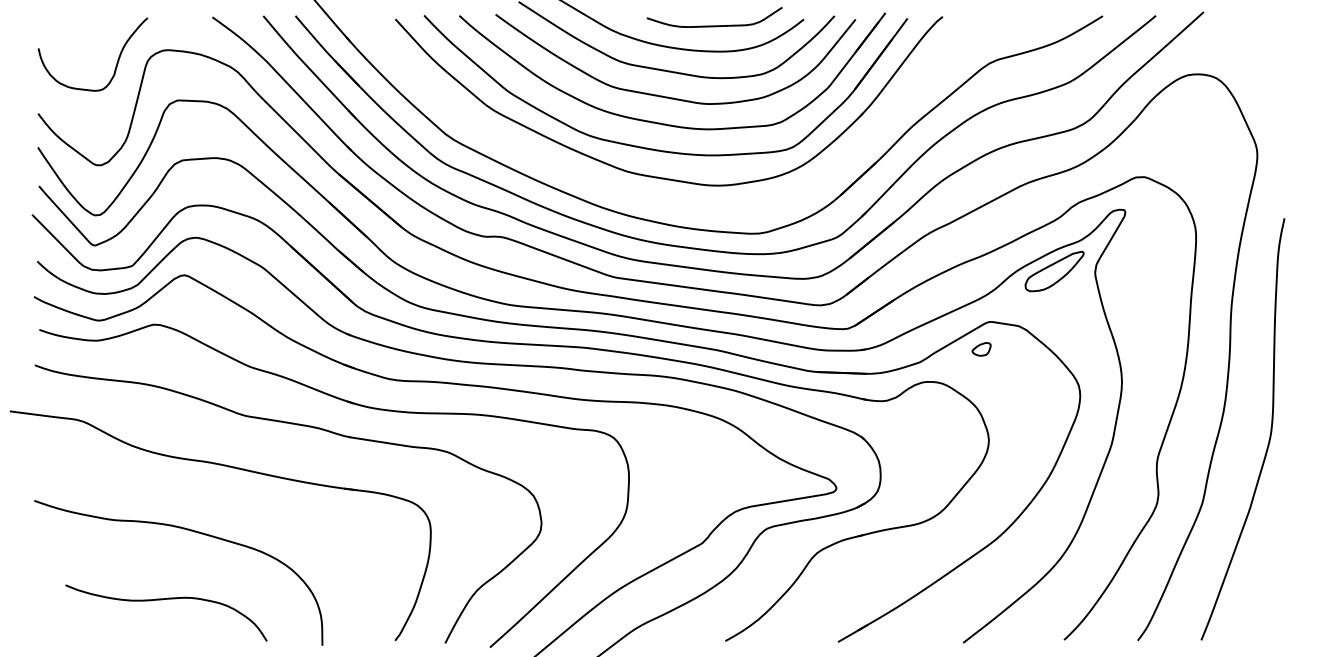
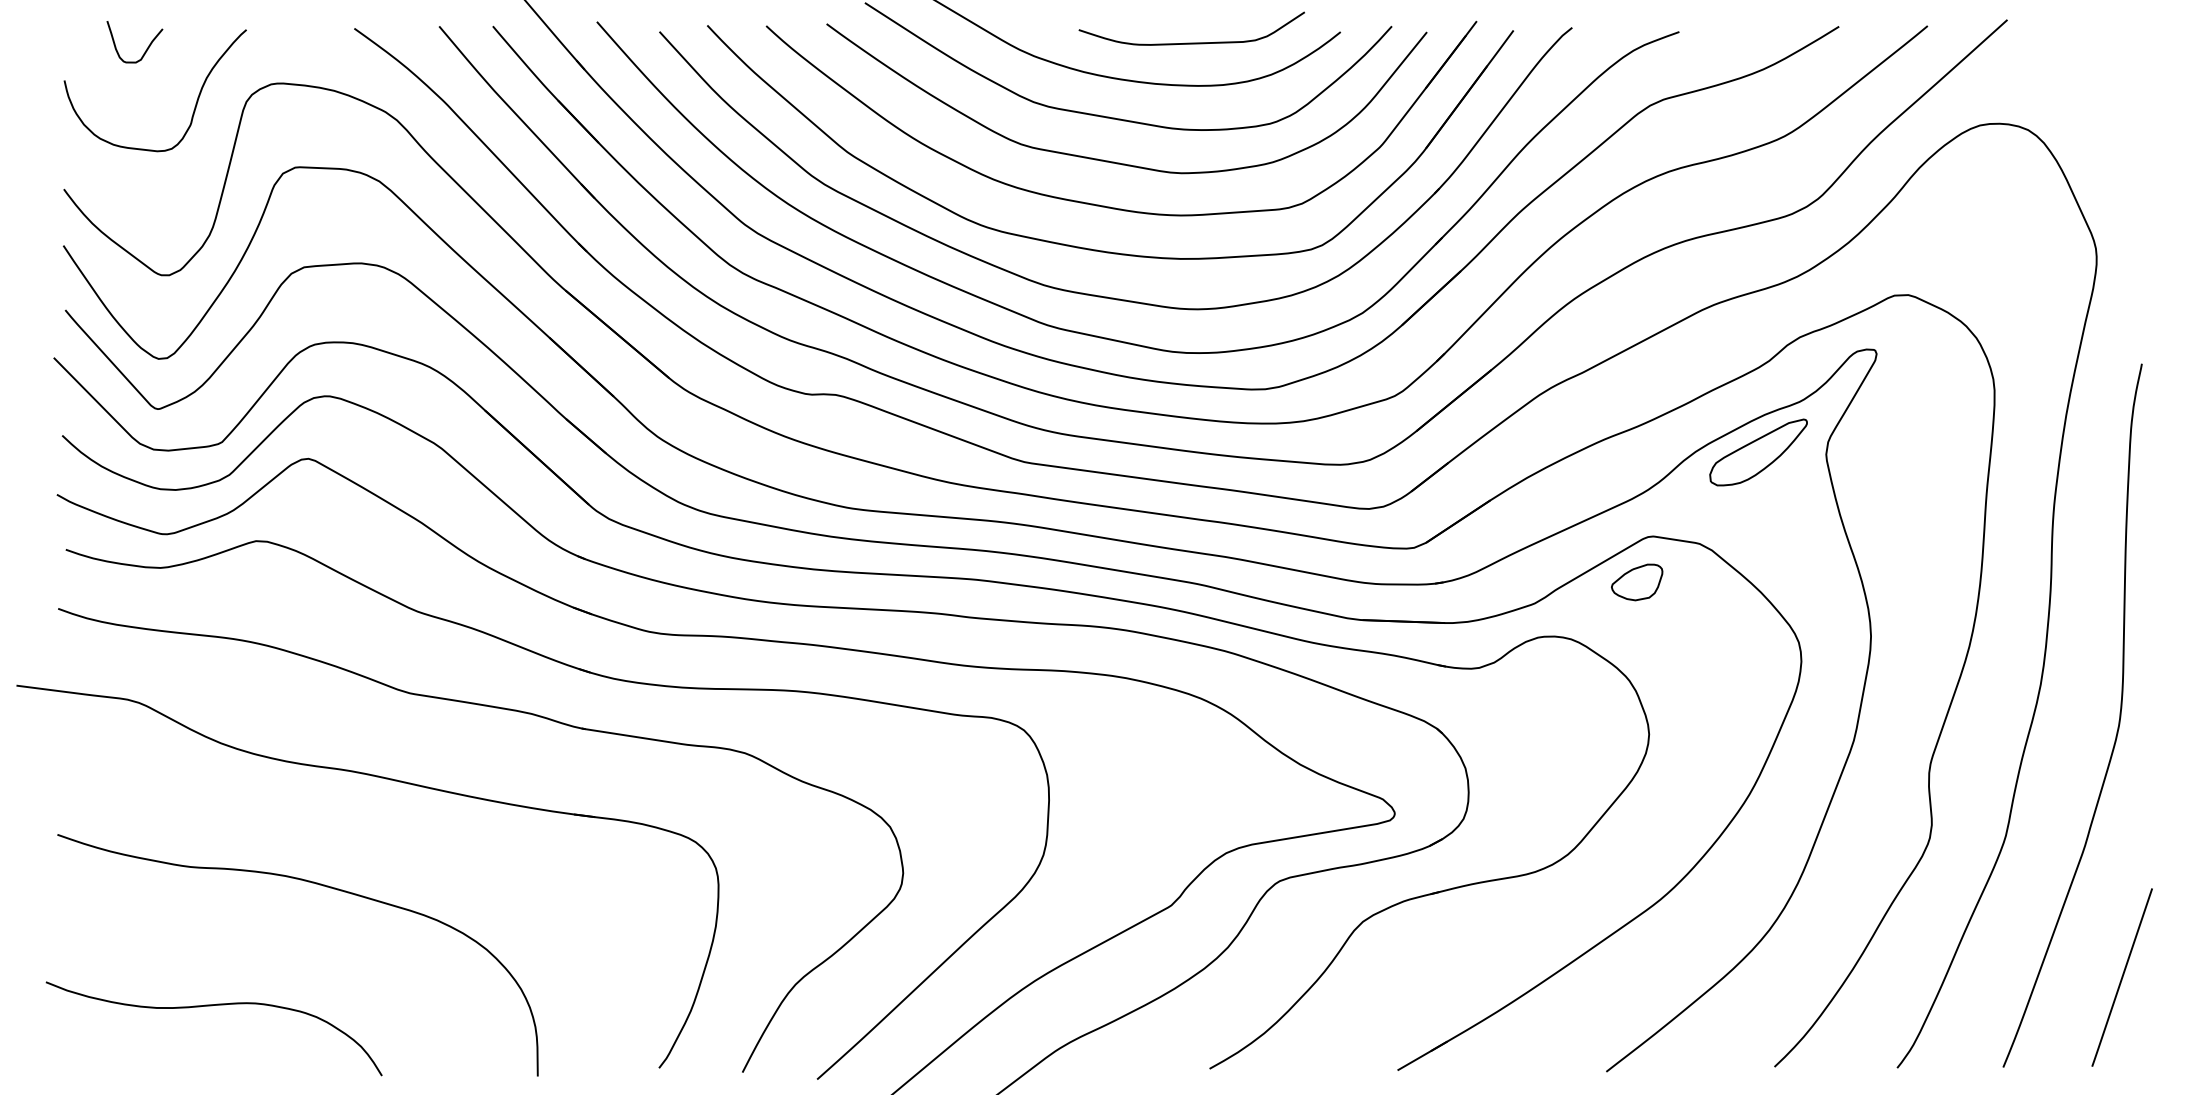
curve: (86, 30) -> (144, 50), added
part: (661, 201) -> (1103, 335), added
part: (981, 349) -> (1636, 582), size x1.67
line: (1272, 586) -> (2121, 977), added
curve: (162, 600) -> (207, 1007), moved

